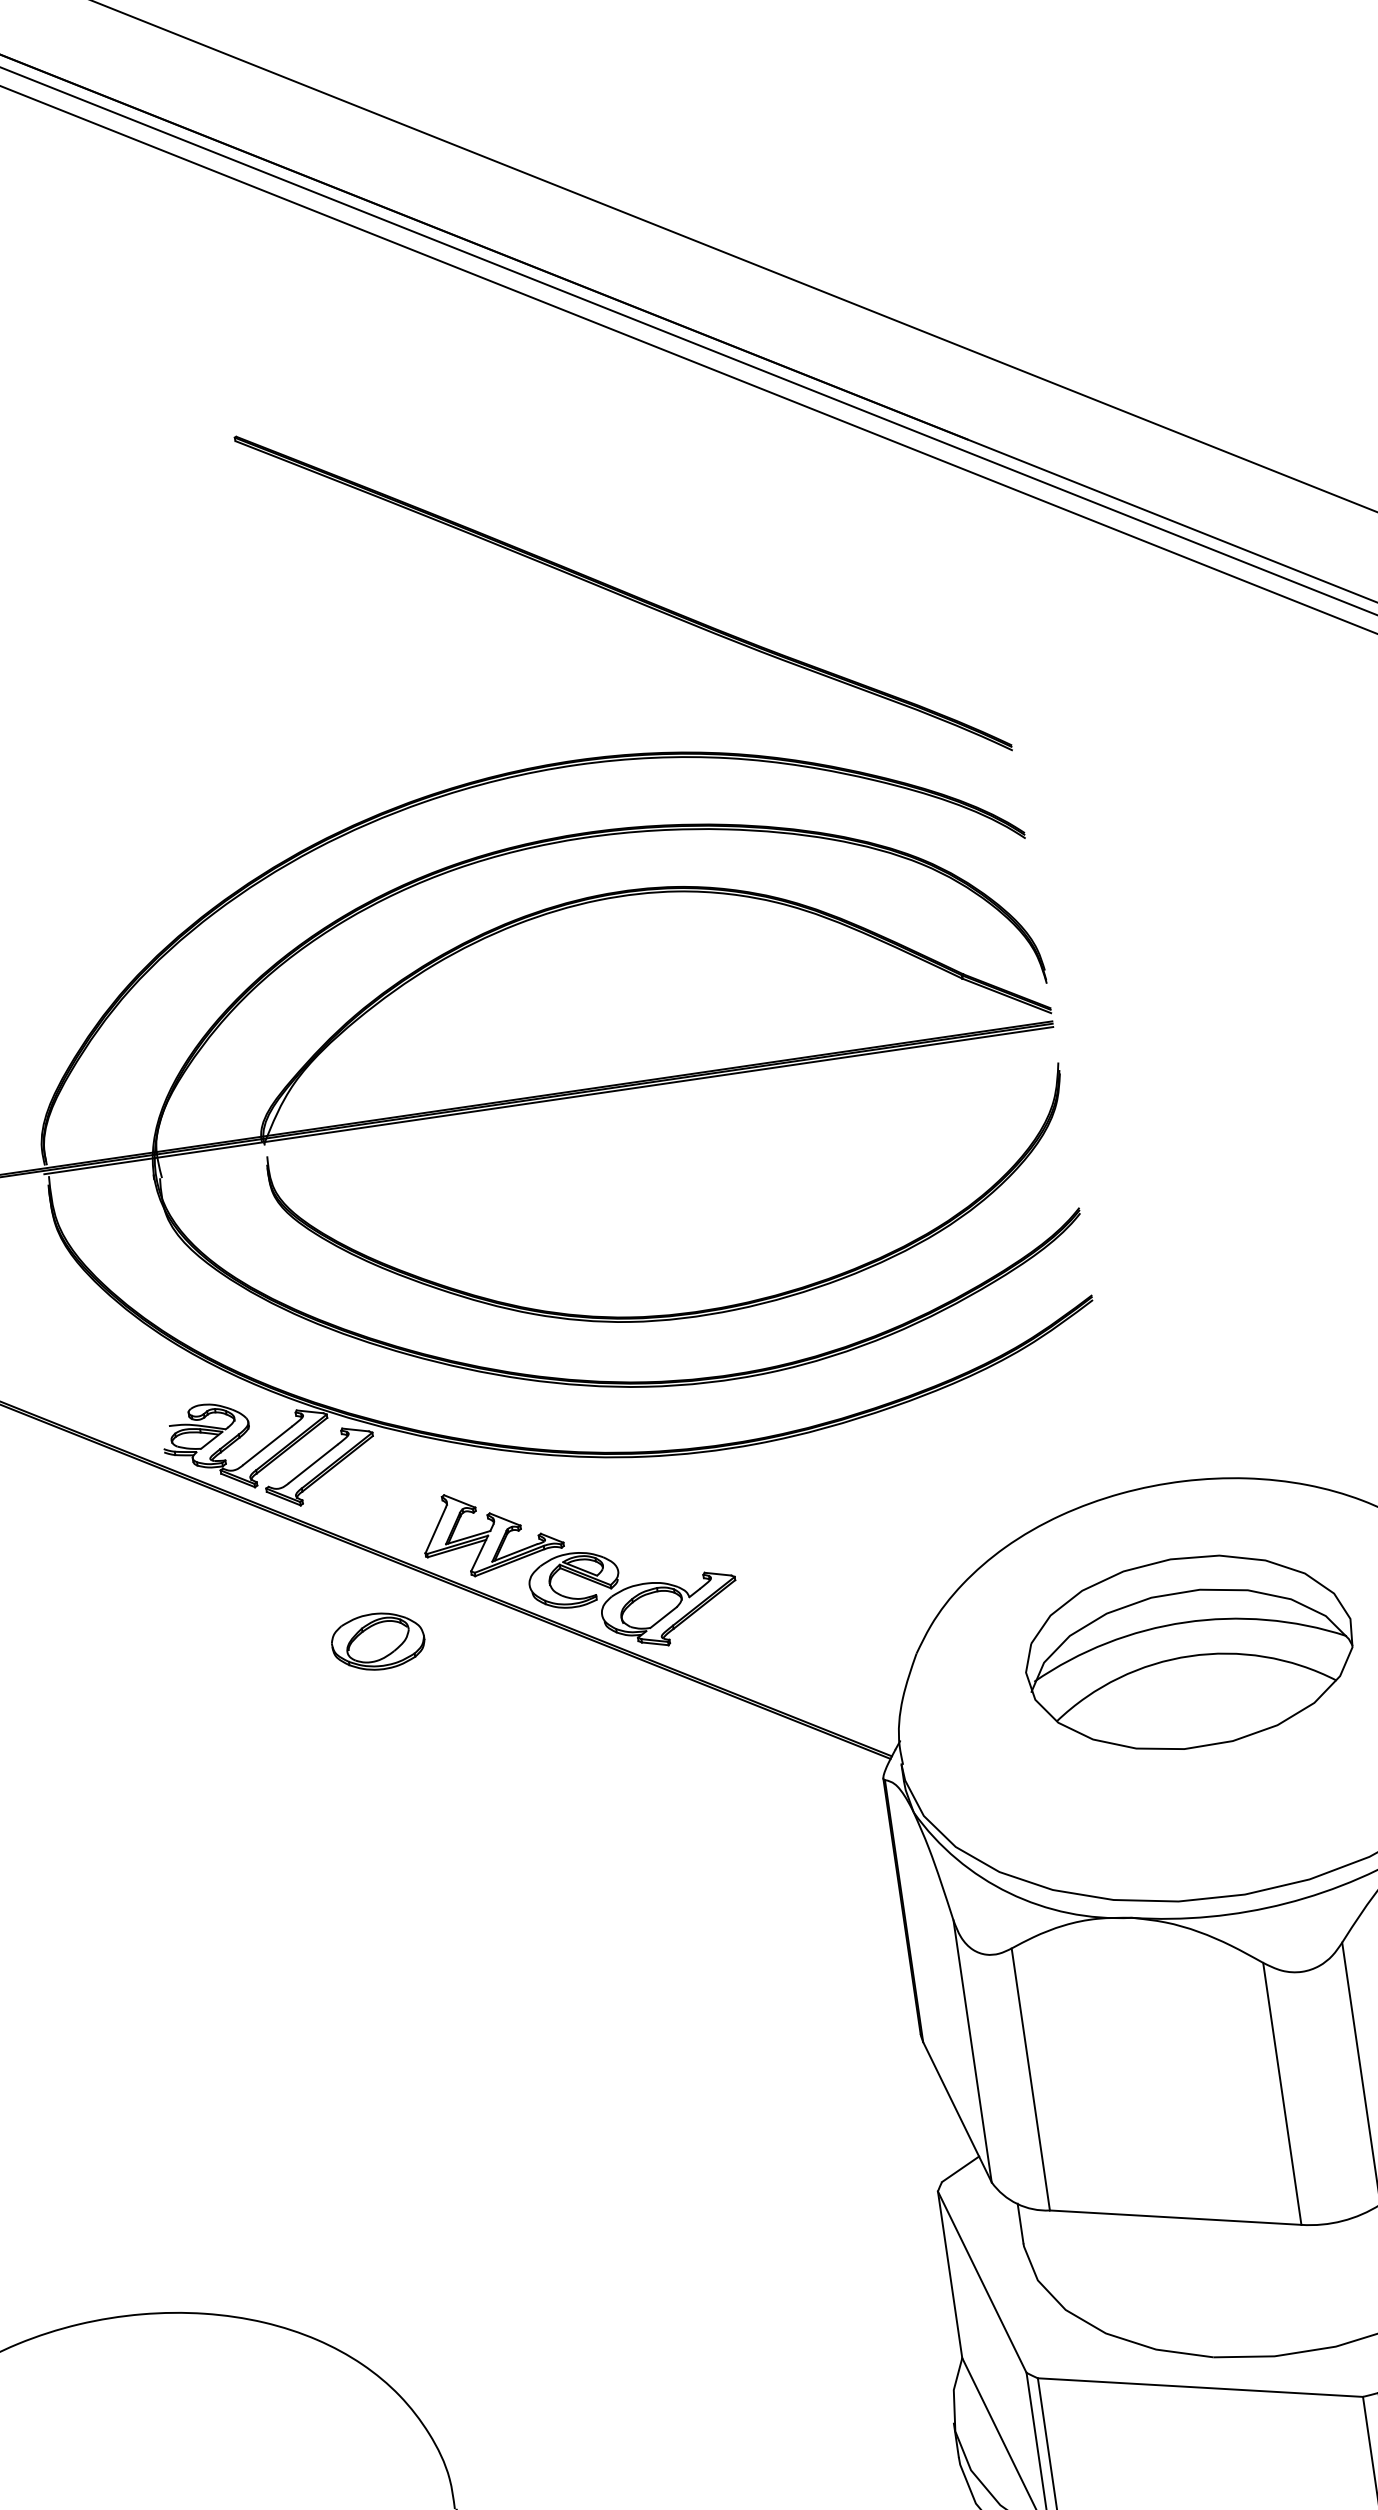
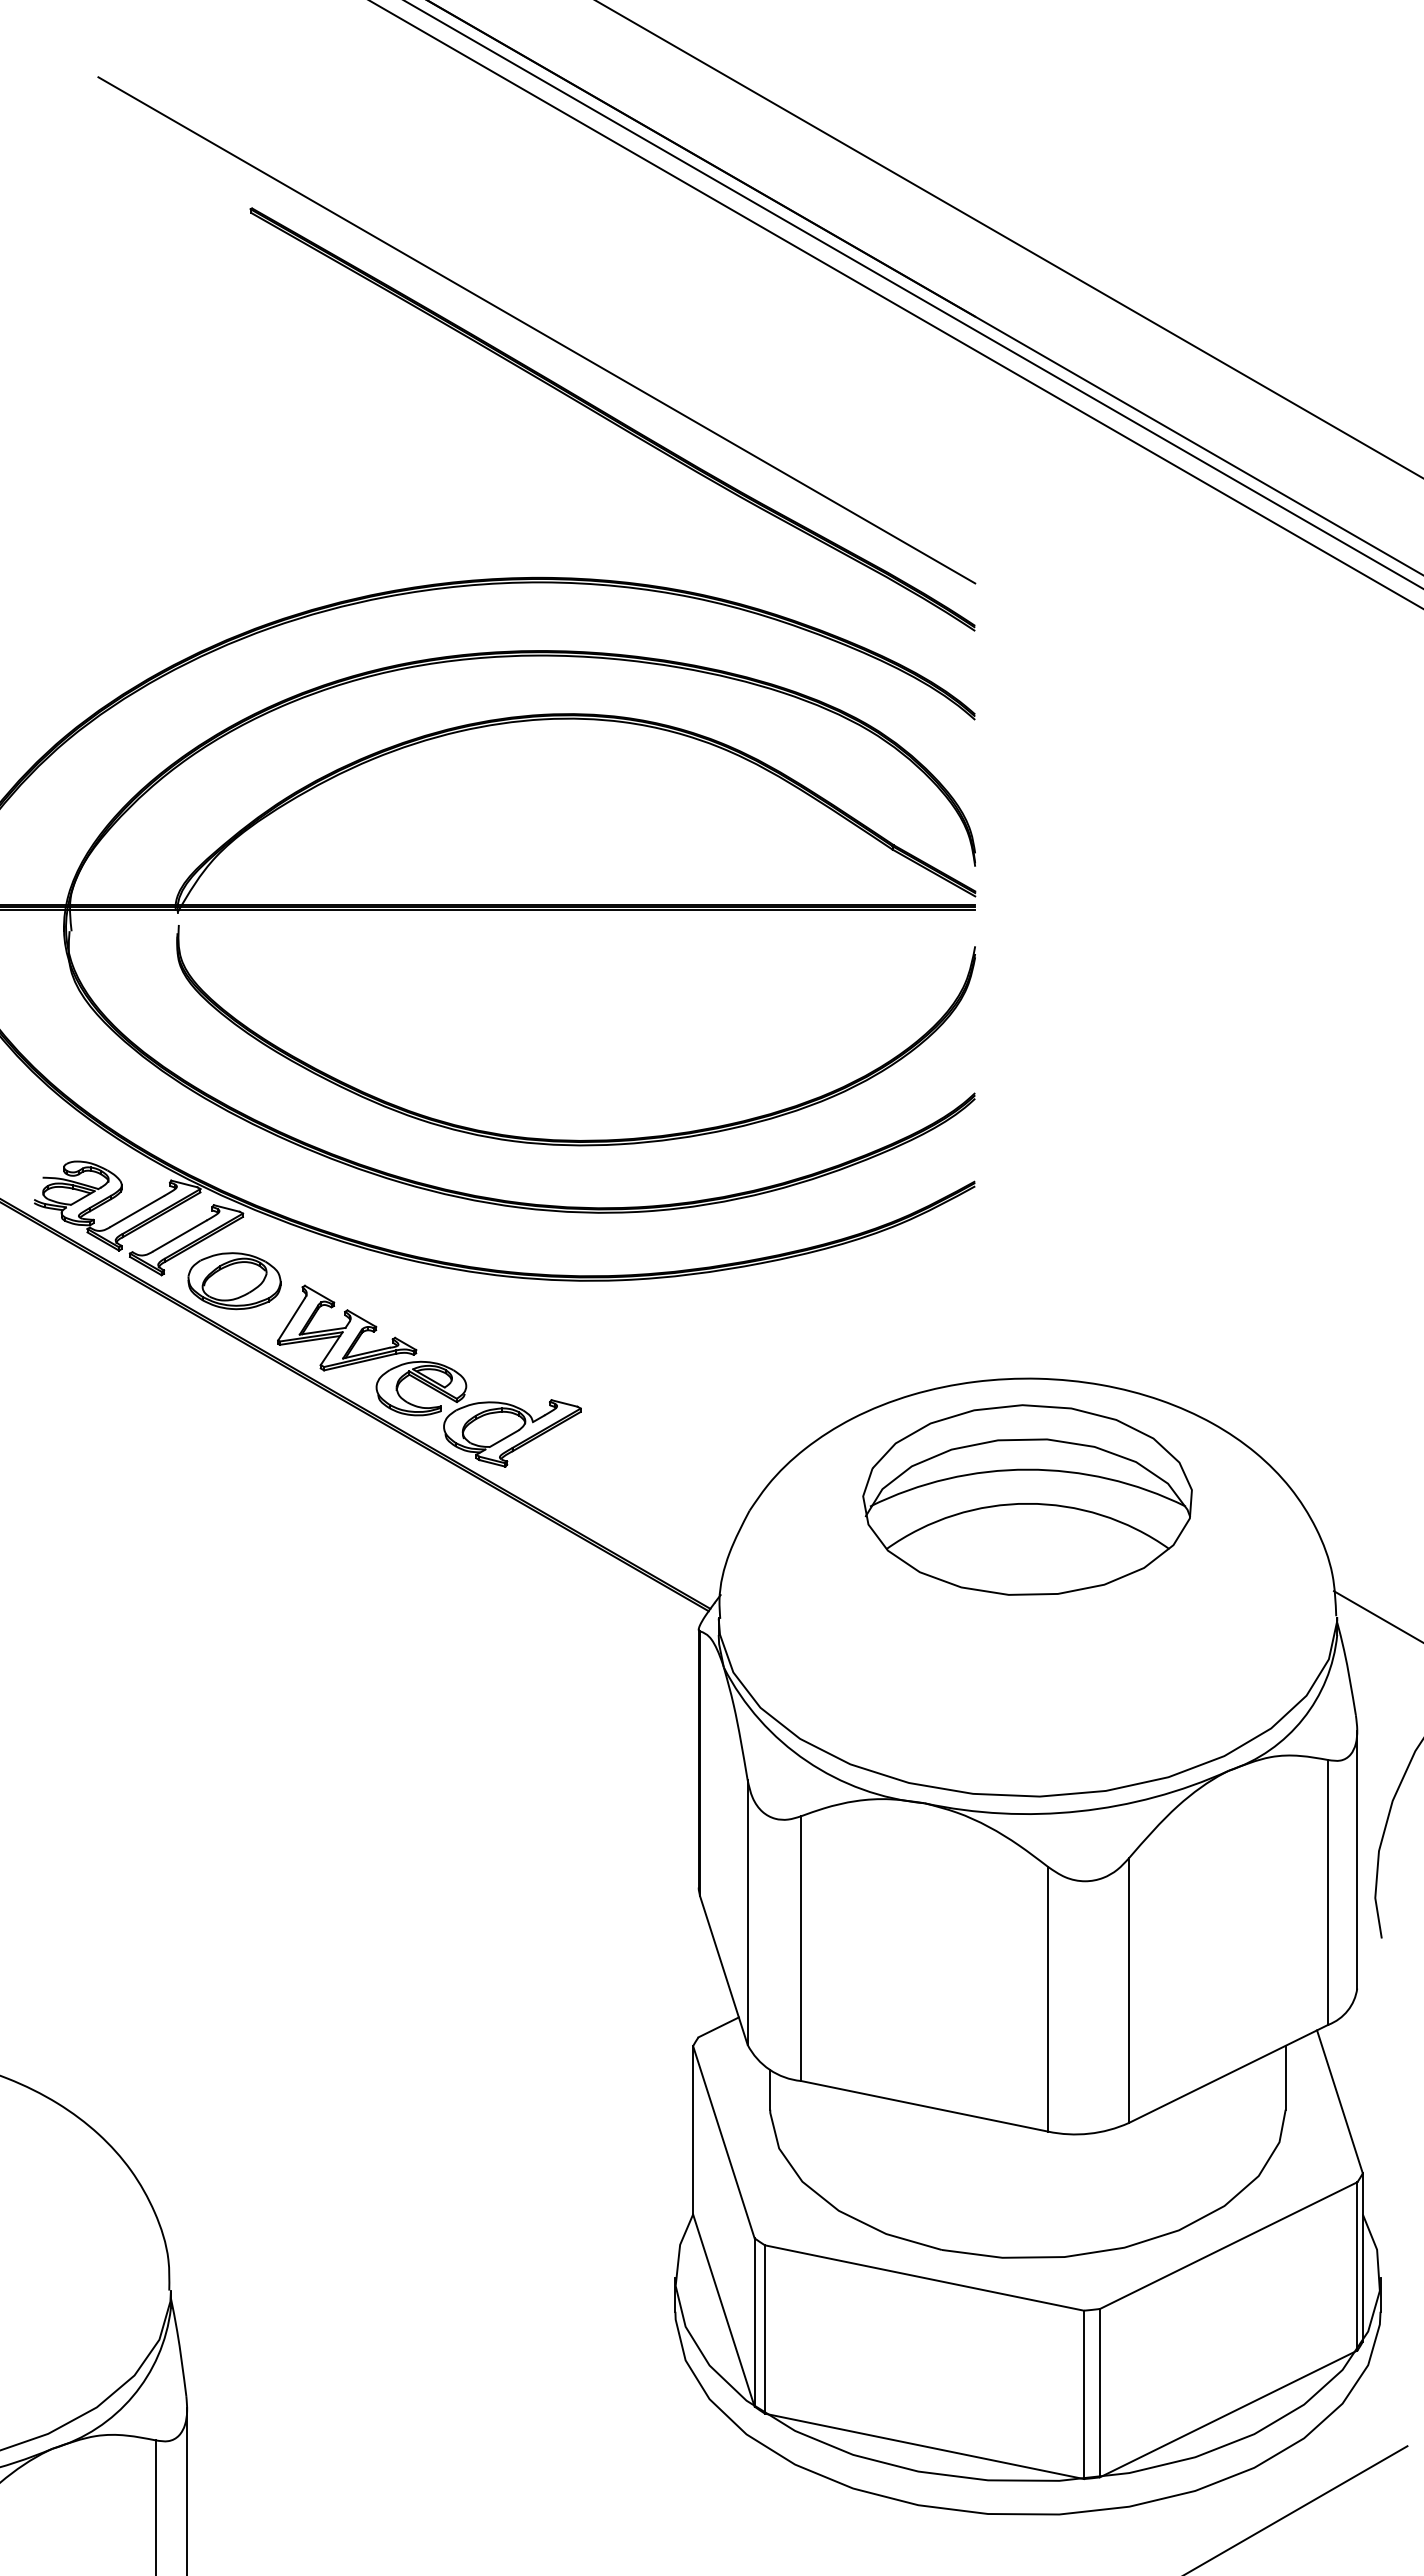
line: (535, 516) -> (536, 330), added
part: (378, 1641) -> (234, 1281), moved
part: (1189, 1652) -> (1027, 1499), moved

